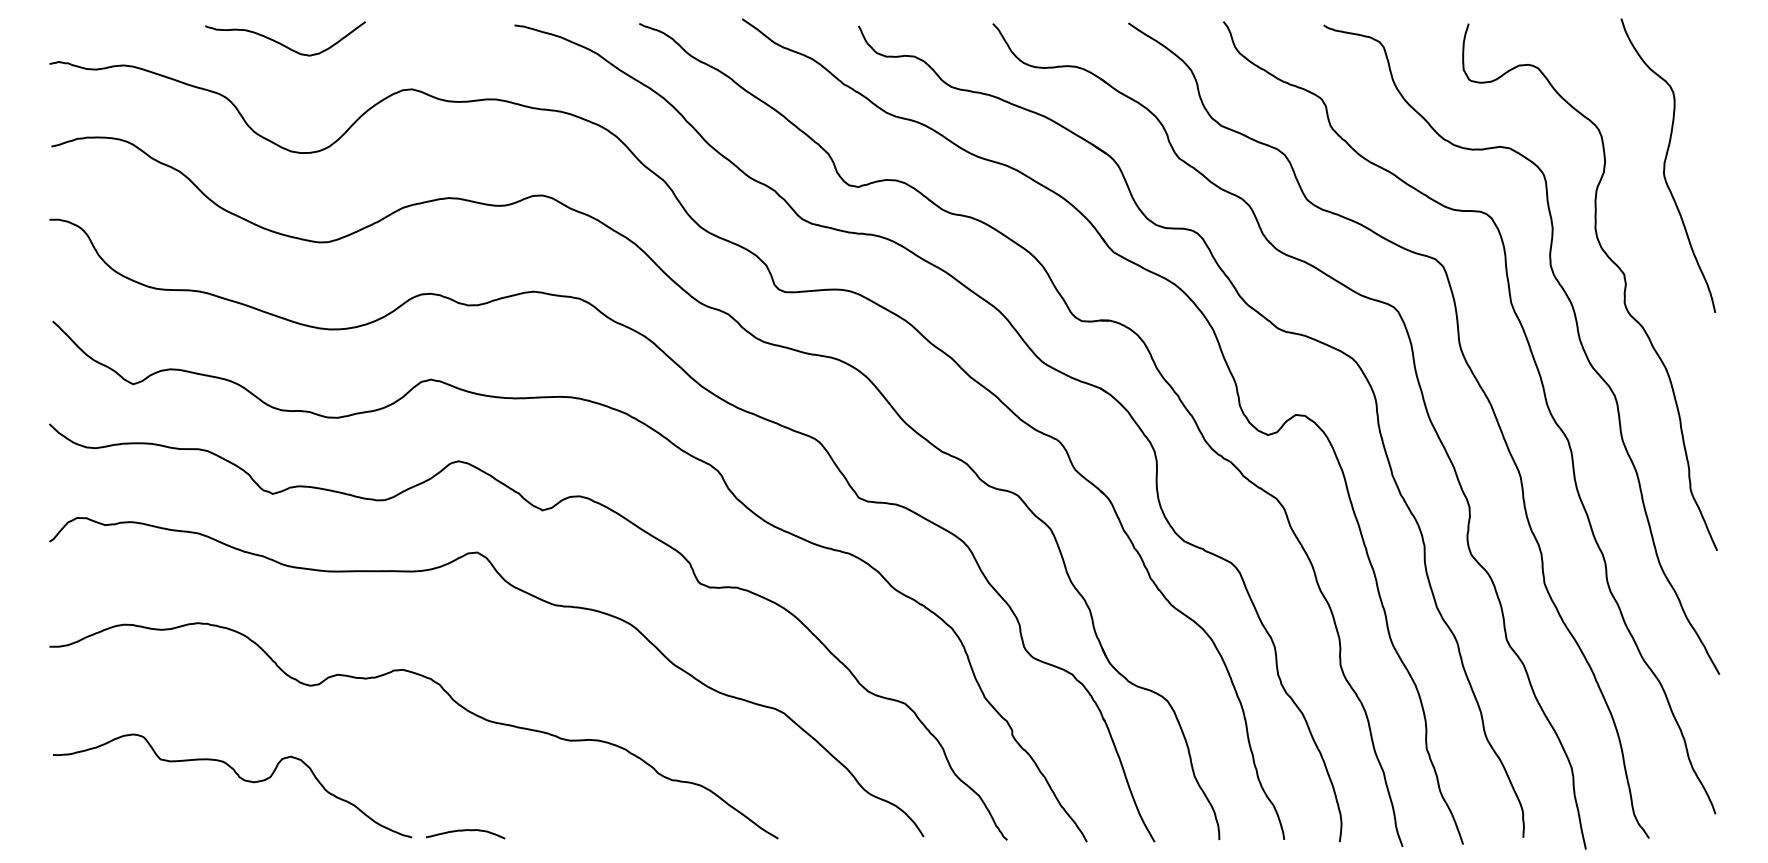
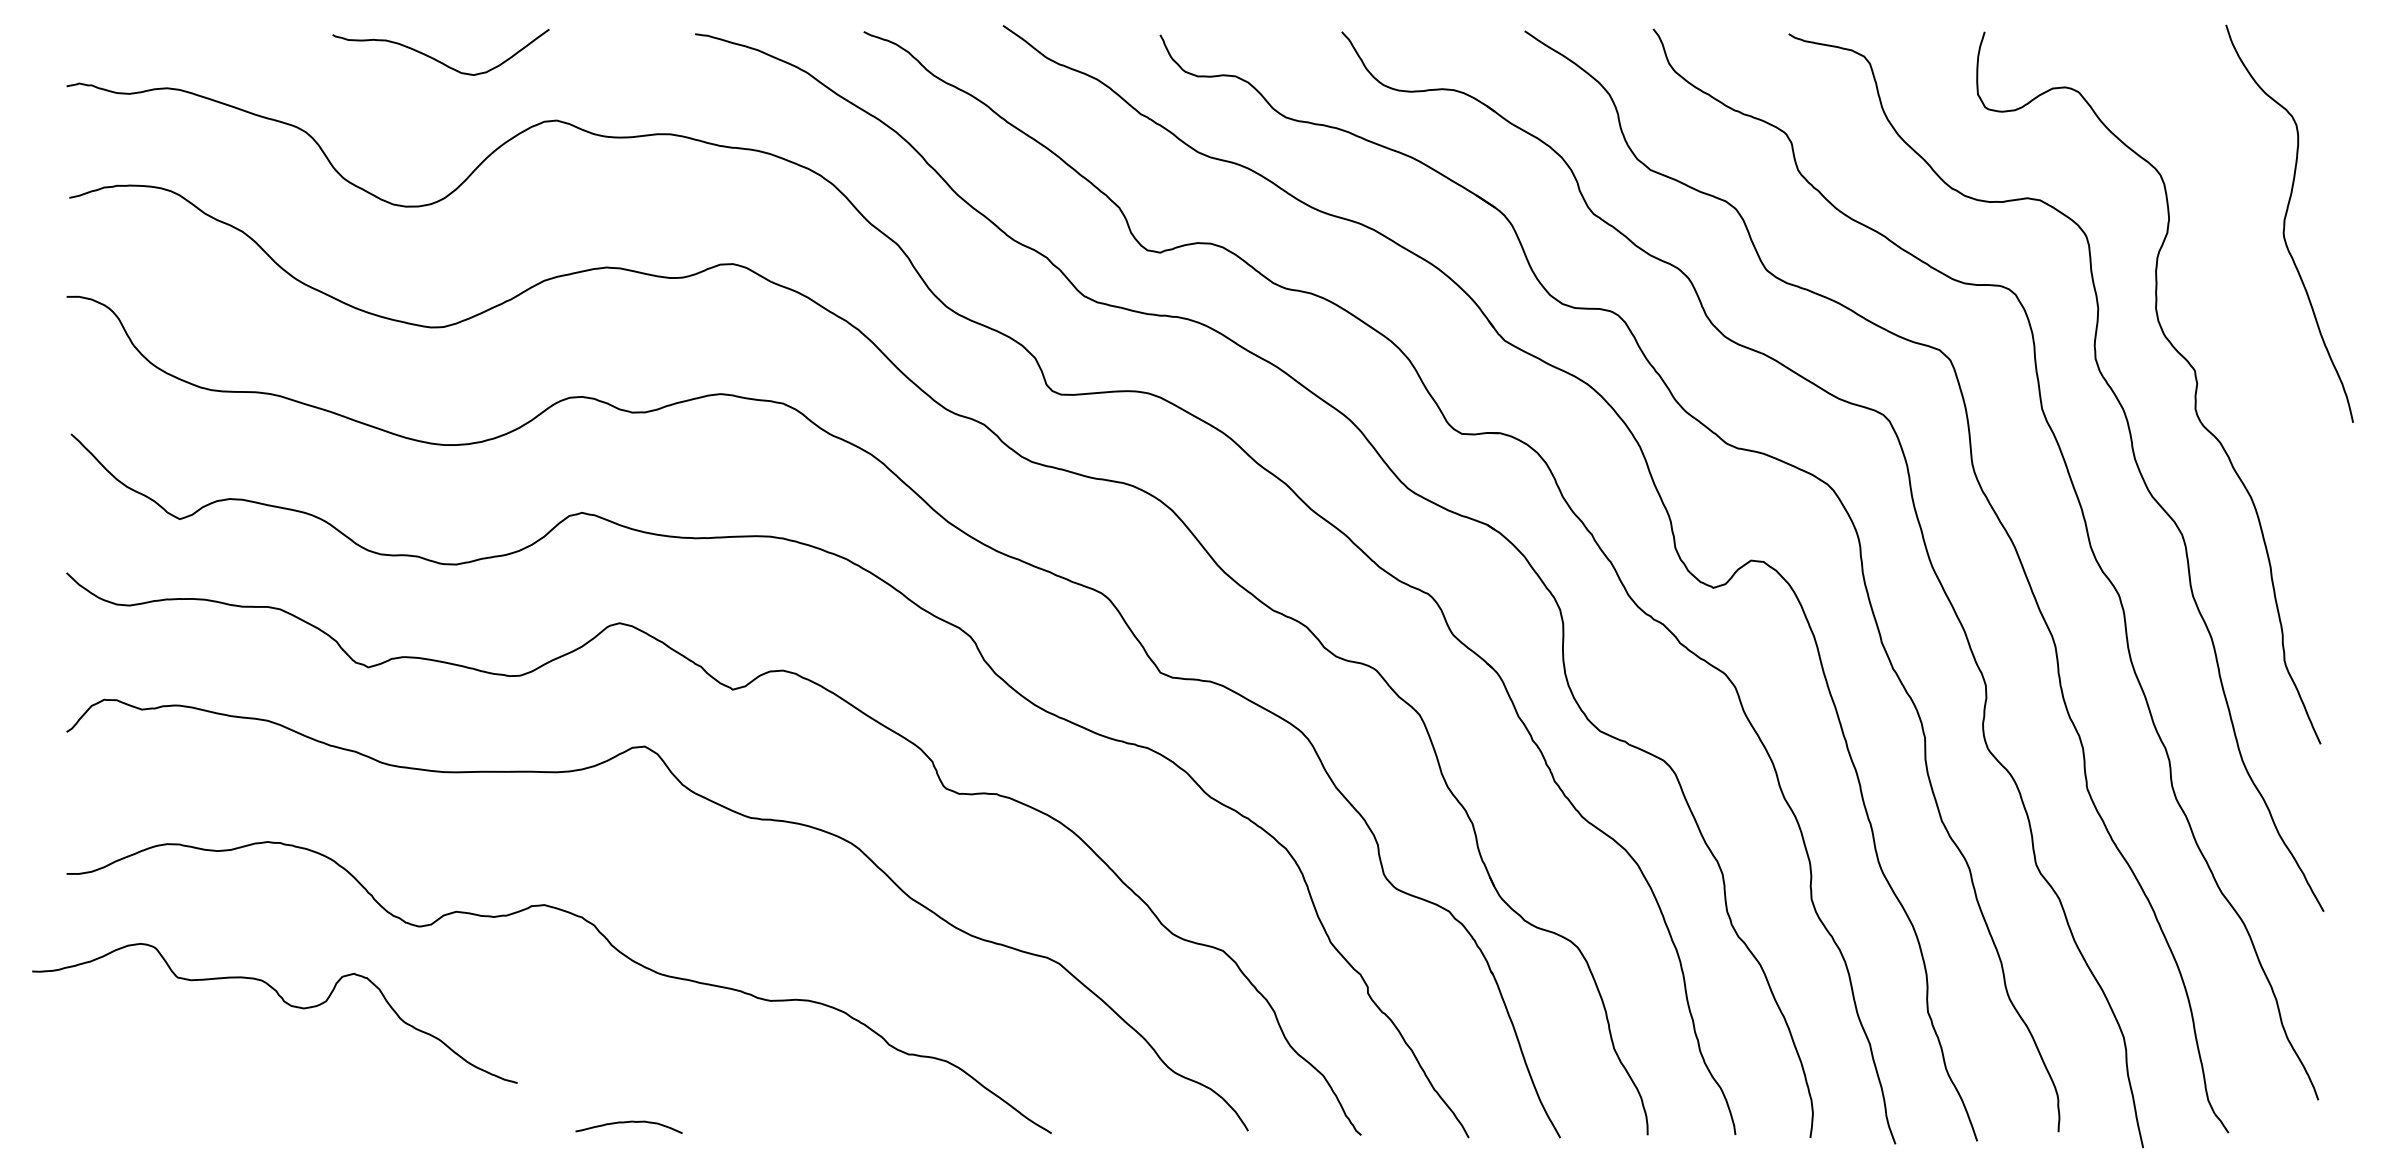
curve: (282, 43) -> (436, 58), moved
curve: (1665, 165) -> (2285, 223), moved
curve: (239, 778) -> (284, 1003), moved

